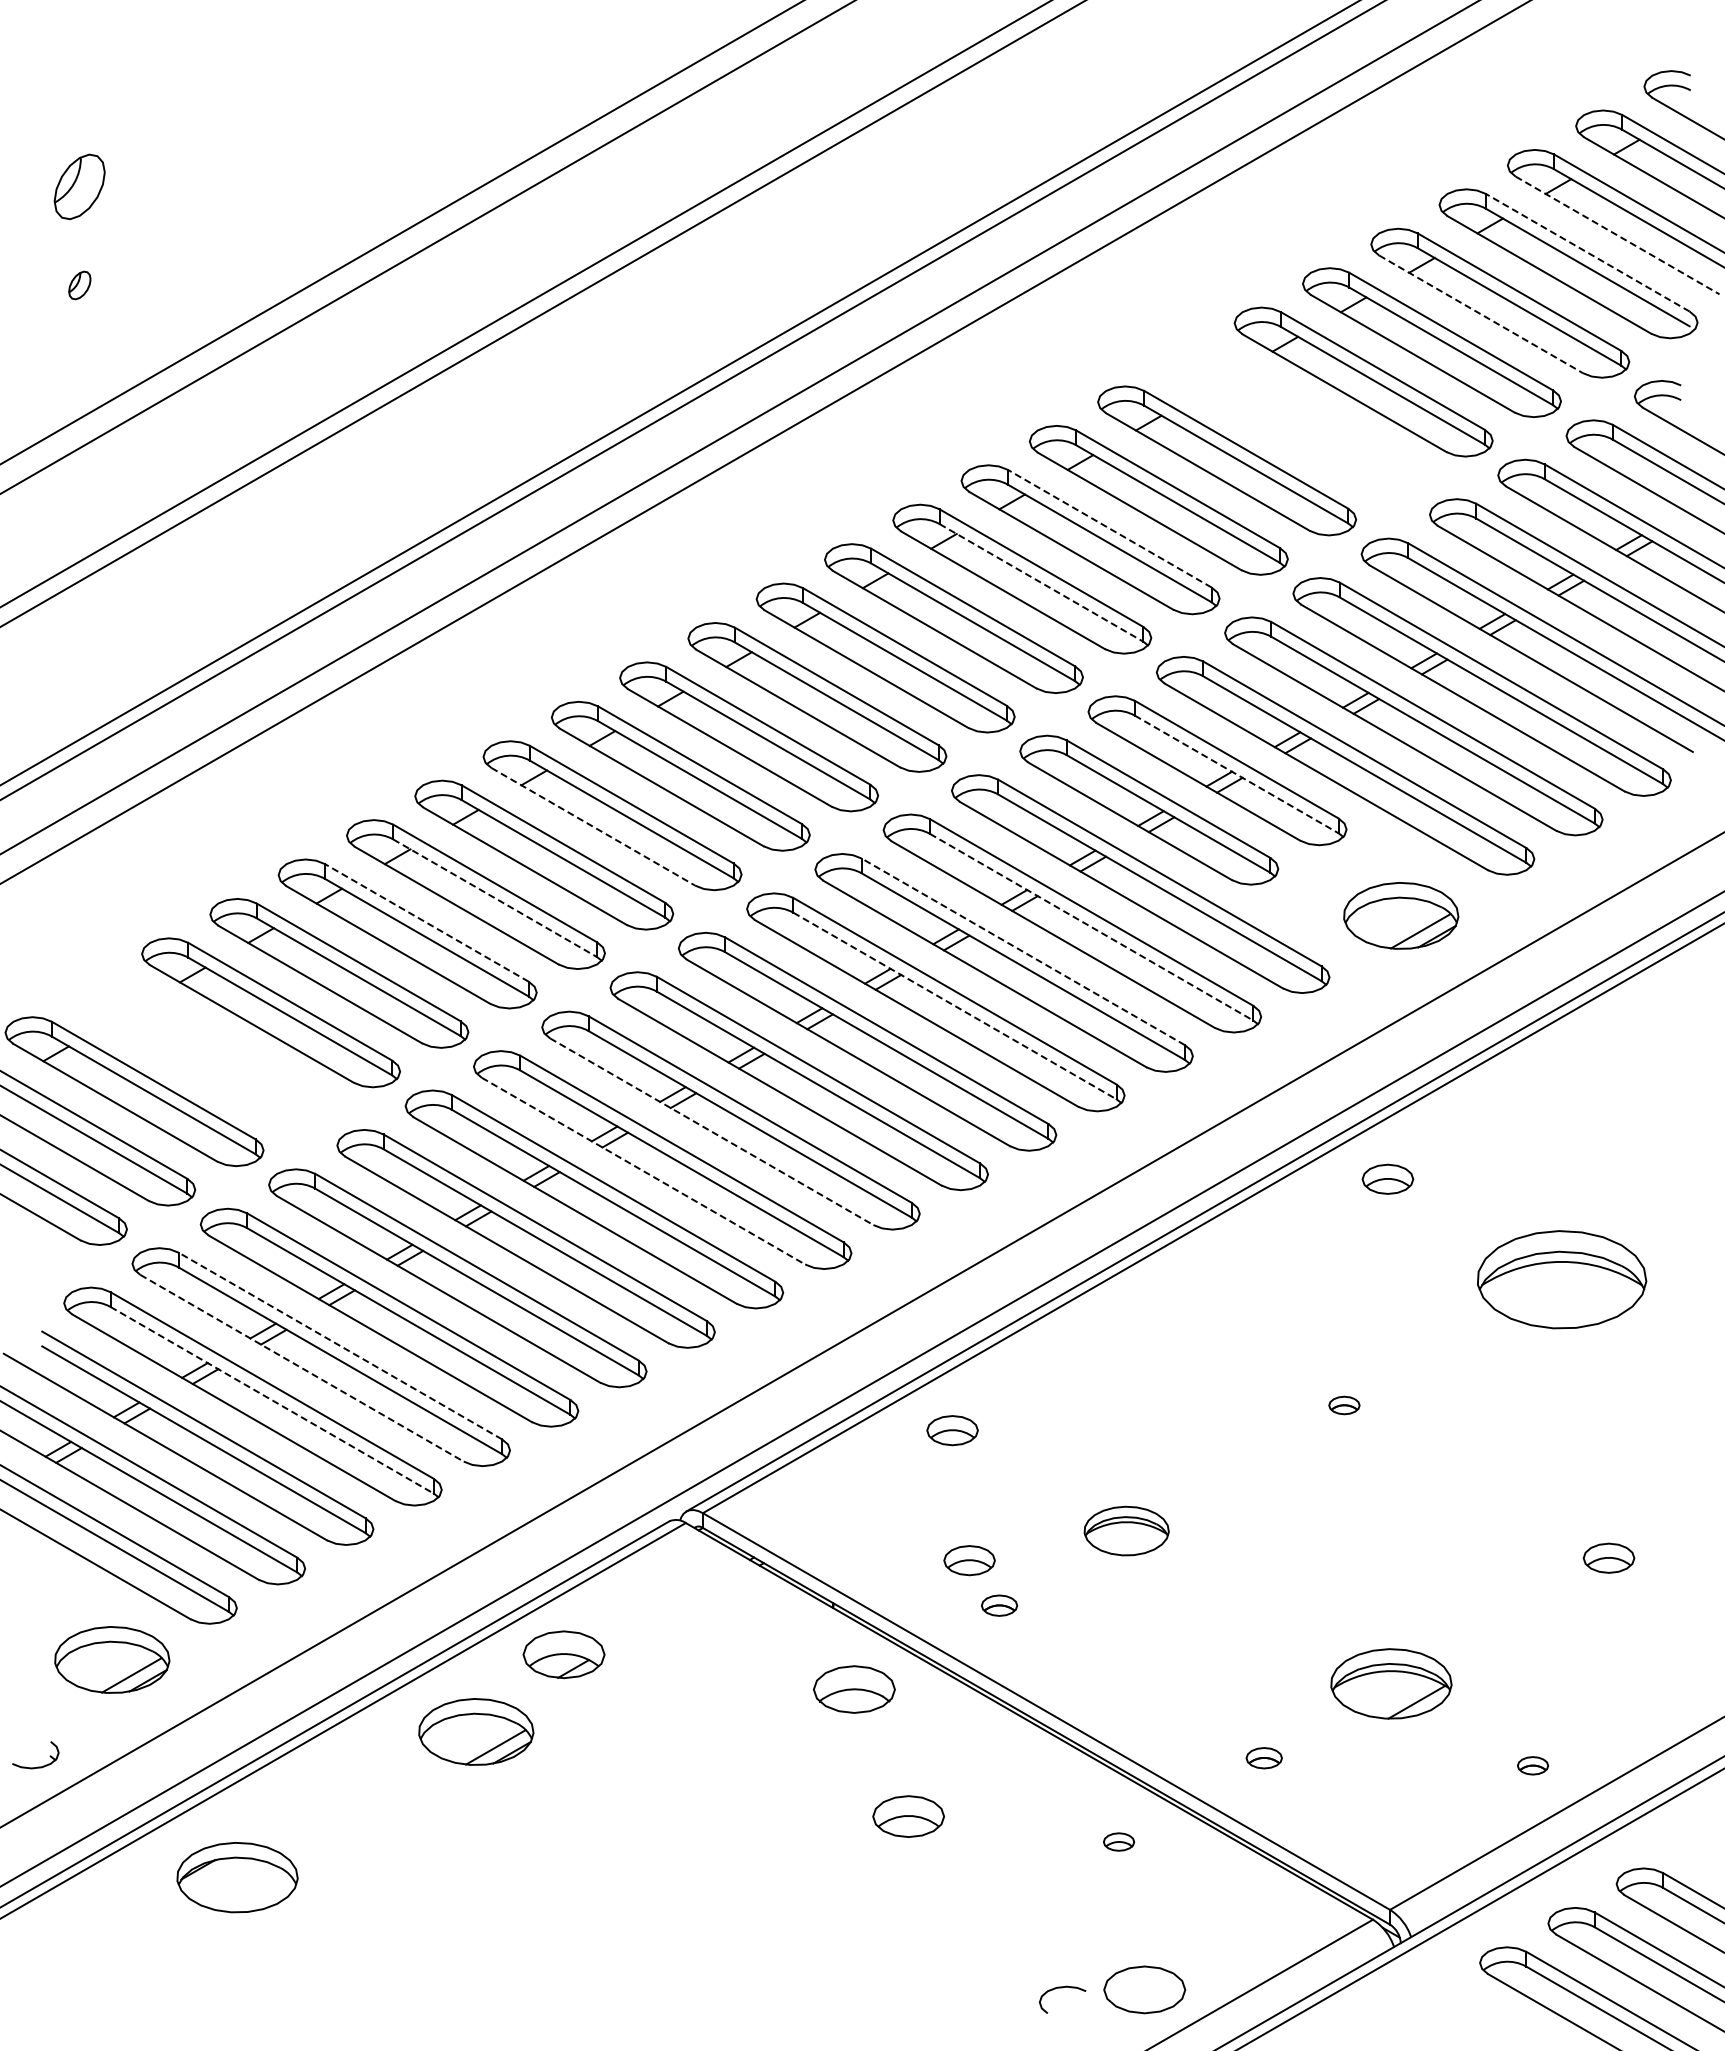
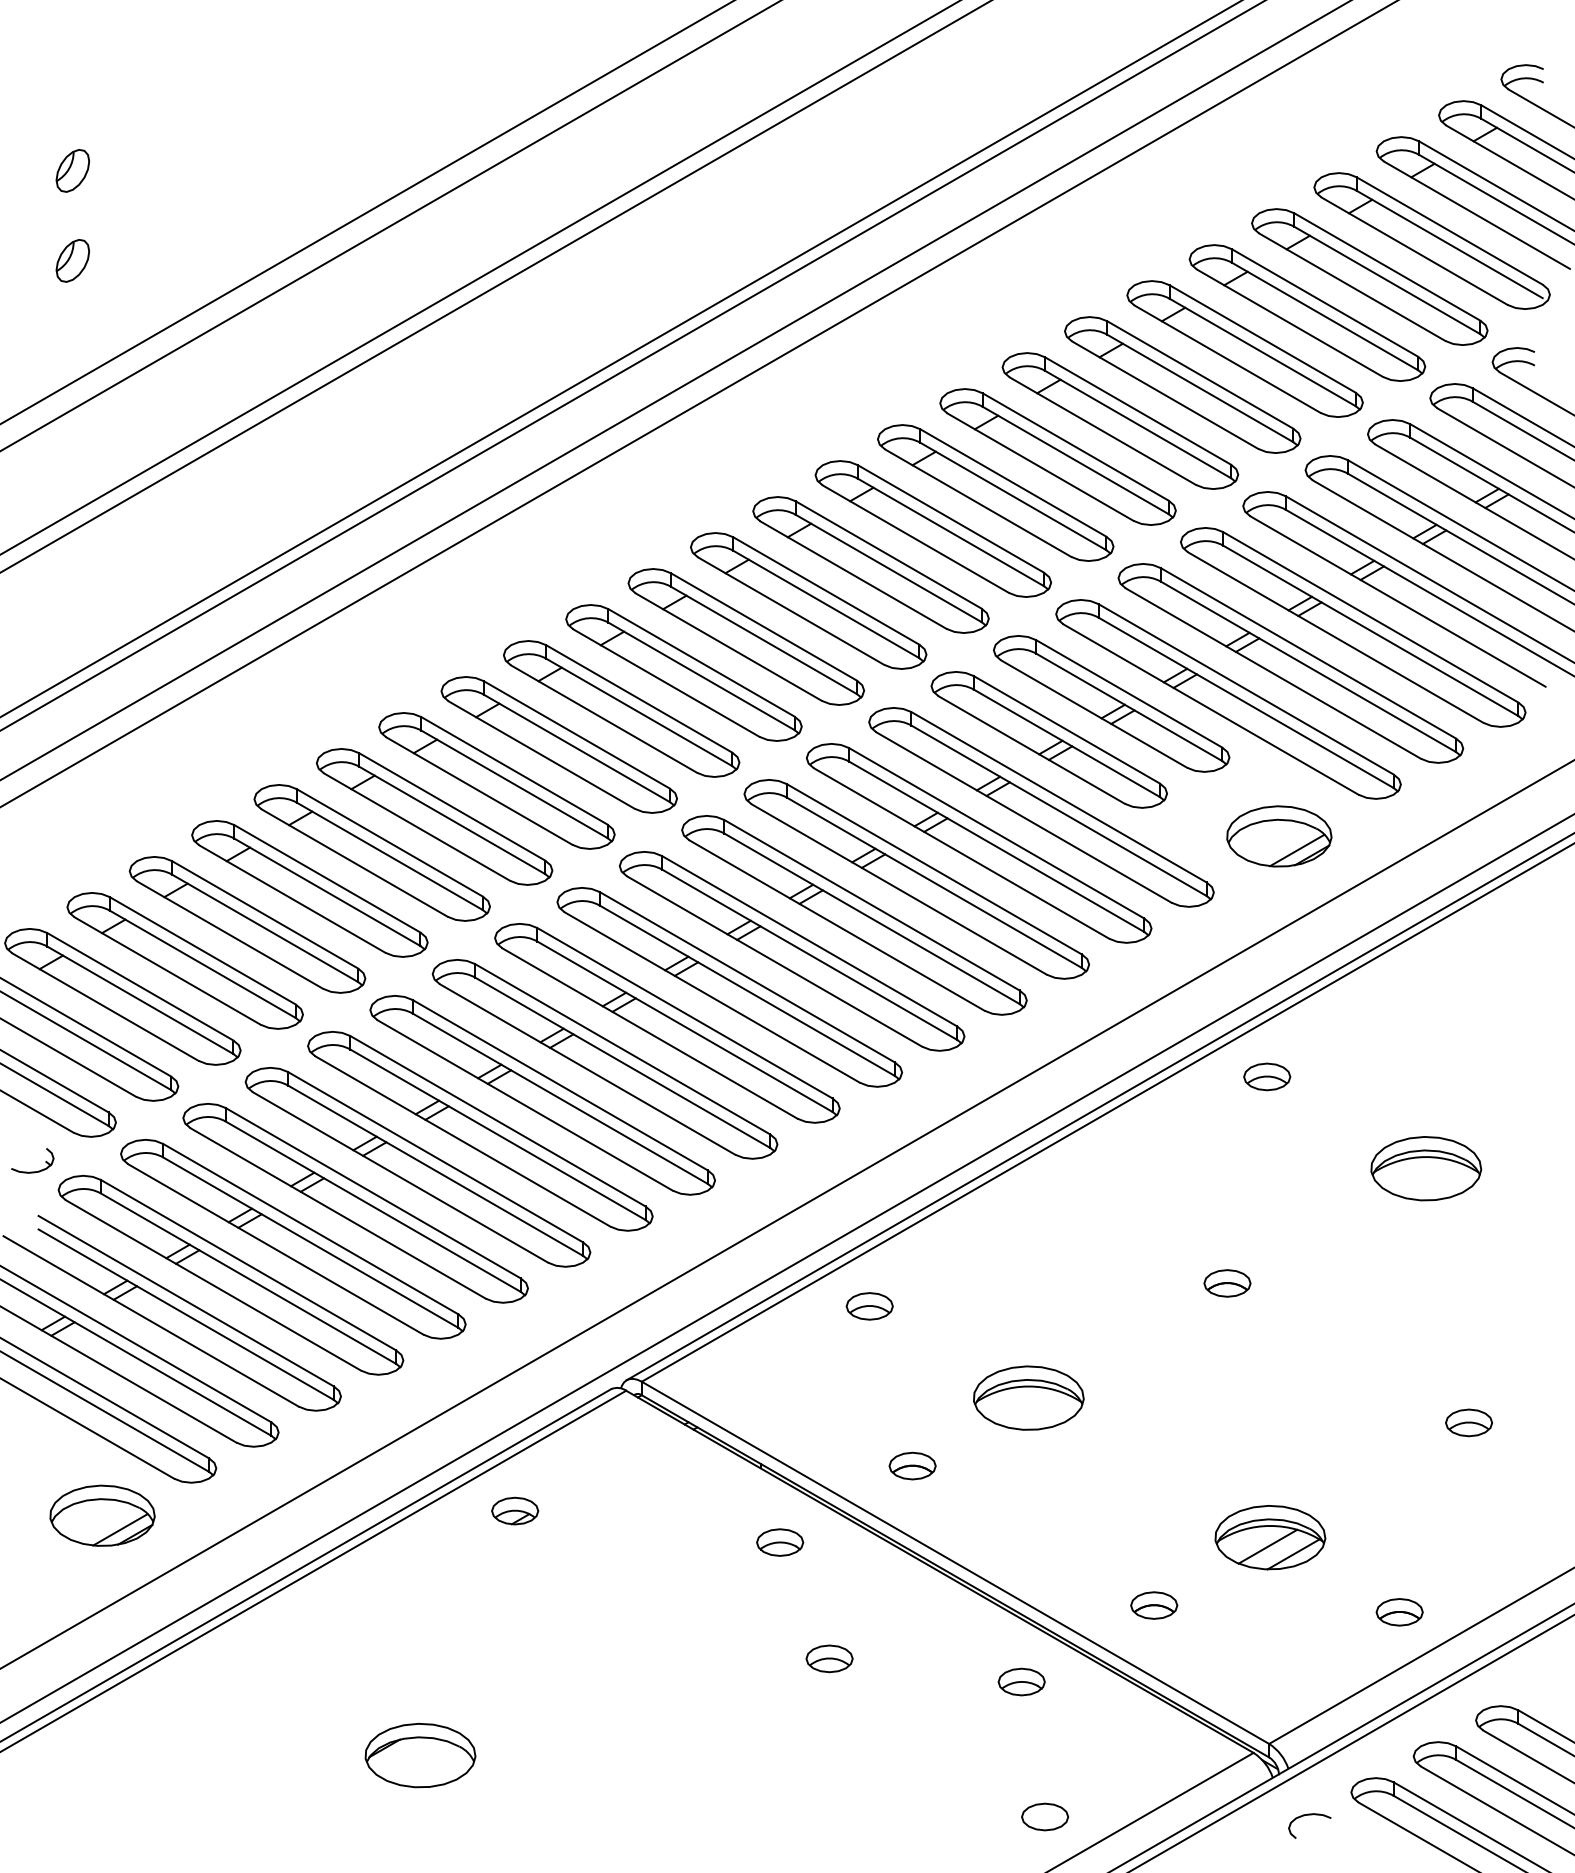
part: (79, 186) -> (72, 170), size x0.71
line: (1617, 235) -> (1476, 215), dashed -> solid
line: (1587, 252) -> (1449, 230), dashed -> solid
part: (79, 285) -> (72, 260), size x1.67
line: (1481, 314) -> (1352, 287), dashed -> solid
part: (1295, 421) -> (1182, 385), added
line: (1109, 528) -> (1013, 482), dashed -> solid
line: (1041, 582) -> (950, 532), dashed -> solid
line: (1236, 774) -> (1128, 707), dashed -> solid
line: (593, 826) -> (541, 754), dashed -> solid
line: (495, 898) -> (452, 820), dashed -> solid
line: (426, 922) -> (389, 842), dashed -> solid
line: (1091, 927) -> (996, 847), dashed -> solid
line: (1023, 951) -> (934, 868), dashed -> solid
line: (955, 1006) -> (872, 919), dashed -> solid
part: (202, 1051) -> (184, 960), added
line: (711, 1131) -> (649, 1033), dashed -> solid
line: (643, 1171) -> (587, 1069), dashed -> solid
part: (1562, 1279) -> (1426, 1168), size x0.71
line: (340, 1346) -> (310, 1229), dashed -> solid
line: (302, 1368) -> (276, 1249), dashed -> solid
line: (272, 1400) -> (248, 1278), dashed -> solid
part: (1344, 1405) -> (1227, 1283), size x1.67
part: (1126, 1530) -> (1028, 1397), size x1.43
part: (969, 1560) -> (885, 1424), removed
part: (999, 1605) -> (912, 1466), size x1.43
part: (564, 1654) -> (515, 1510), size x0.62
part: (854, 1688) -> (780, 1541), size x0.62
line: (1388, 1693) -> (1267, 1546), added
part: (476, 1731) -> (435, 1581), removed
part: (1264, 1757) -> (1154, 1604), size x1.43
part: (1532, 1765) -> (1399, 1612), size x1.67
part: (37, 1766) -> (34, 1171), moved
part: (908, 1816) -> (829, 1658), size x0.71
part: (1118, 1841) -> (1021, 1681), size x1.67
part: (237, 1877) -> (420, 1755), moved
curve: (1062, 1988) -> (1309, 1815), moved
part: (1144, 1989) -> (1044, 1816), size x0.62

